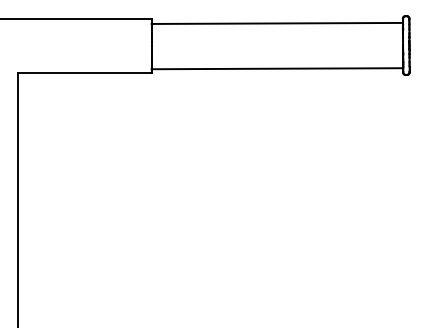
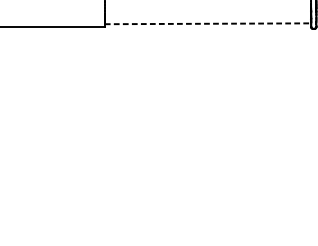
line: (277, 68) -> (208, 23), solid -> dashed

